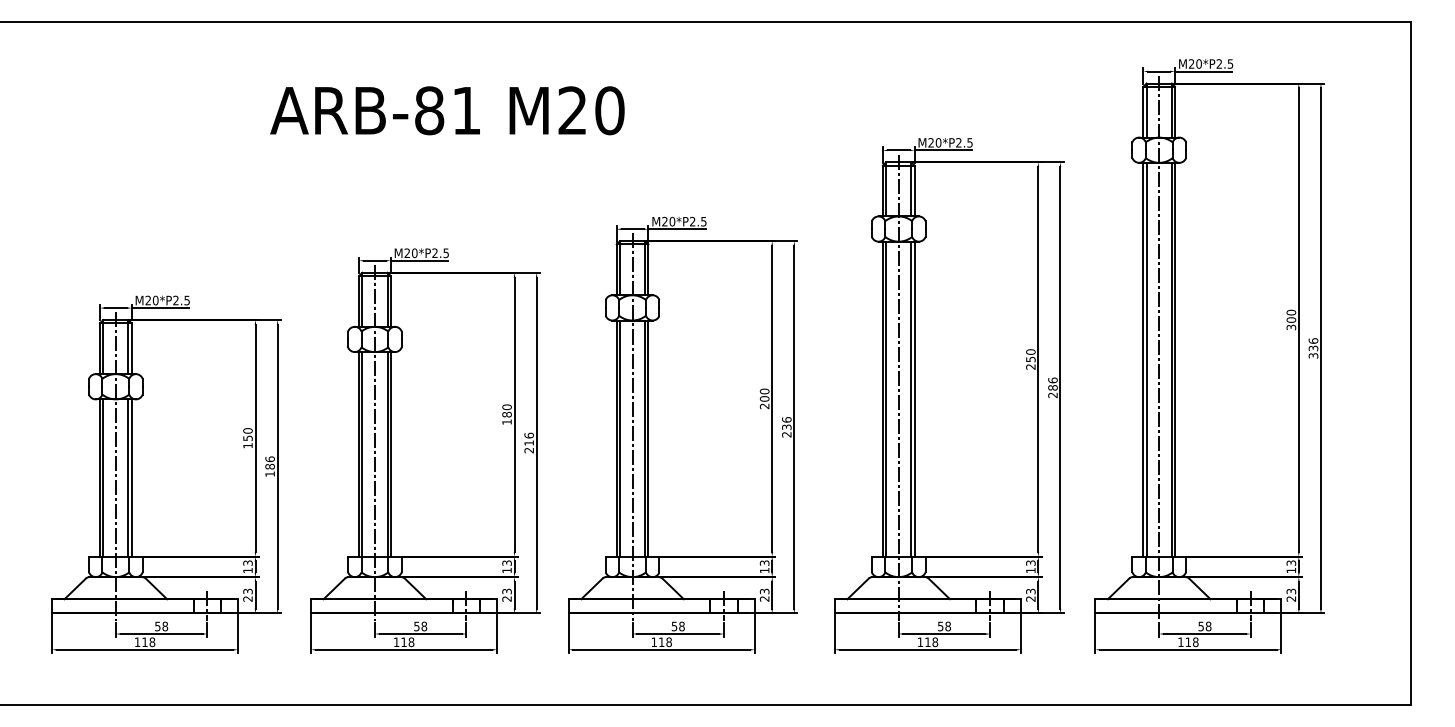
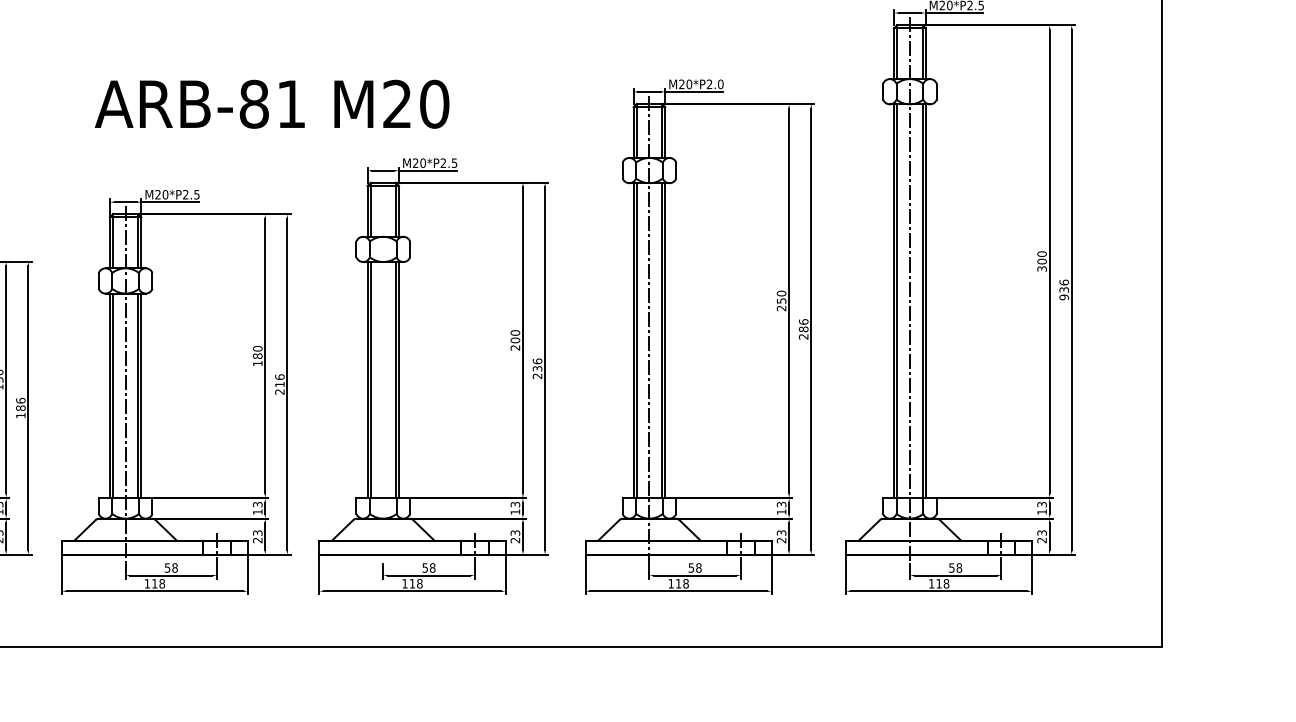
text: (447, 110) -> (272, 104), moved
text: (969, 142) -> (720, 84), M20*P2.5 -> M20*P2.0
text: (1313, 355) -> (1064, 297), 336 -> 936
line: (632, 427) -> (383, 369), removed

